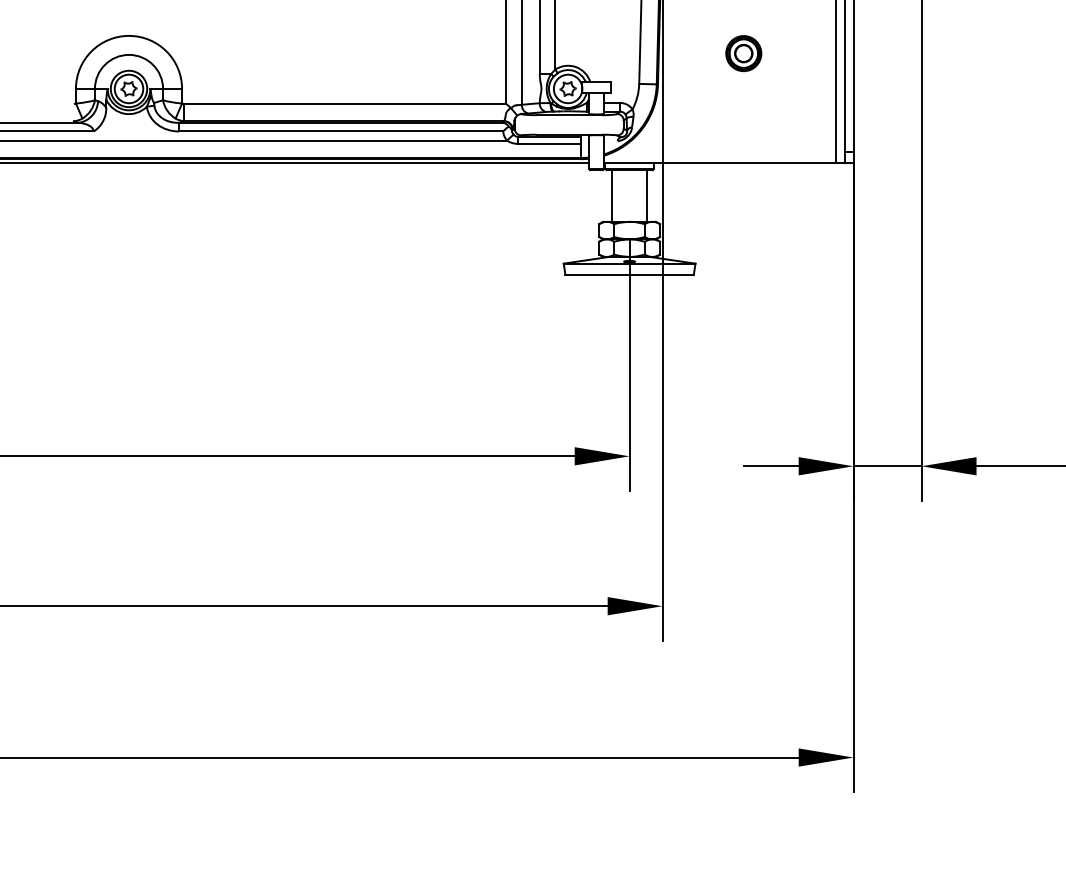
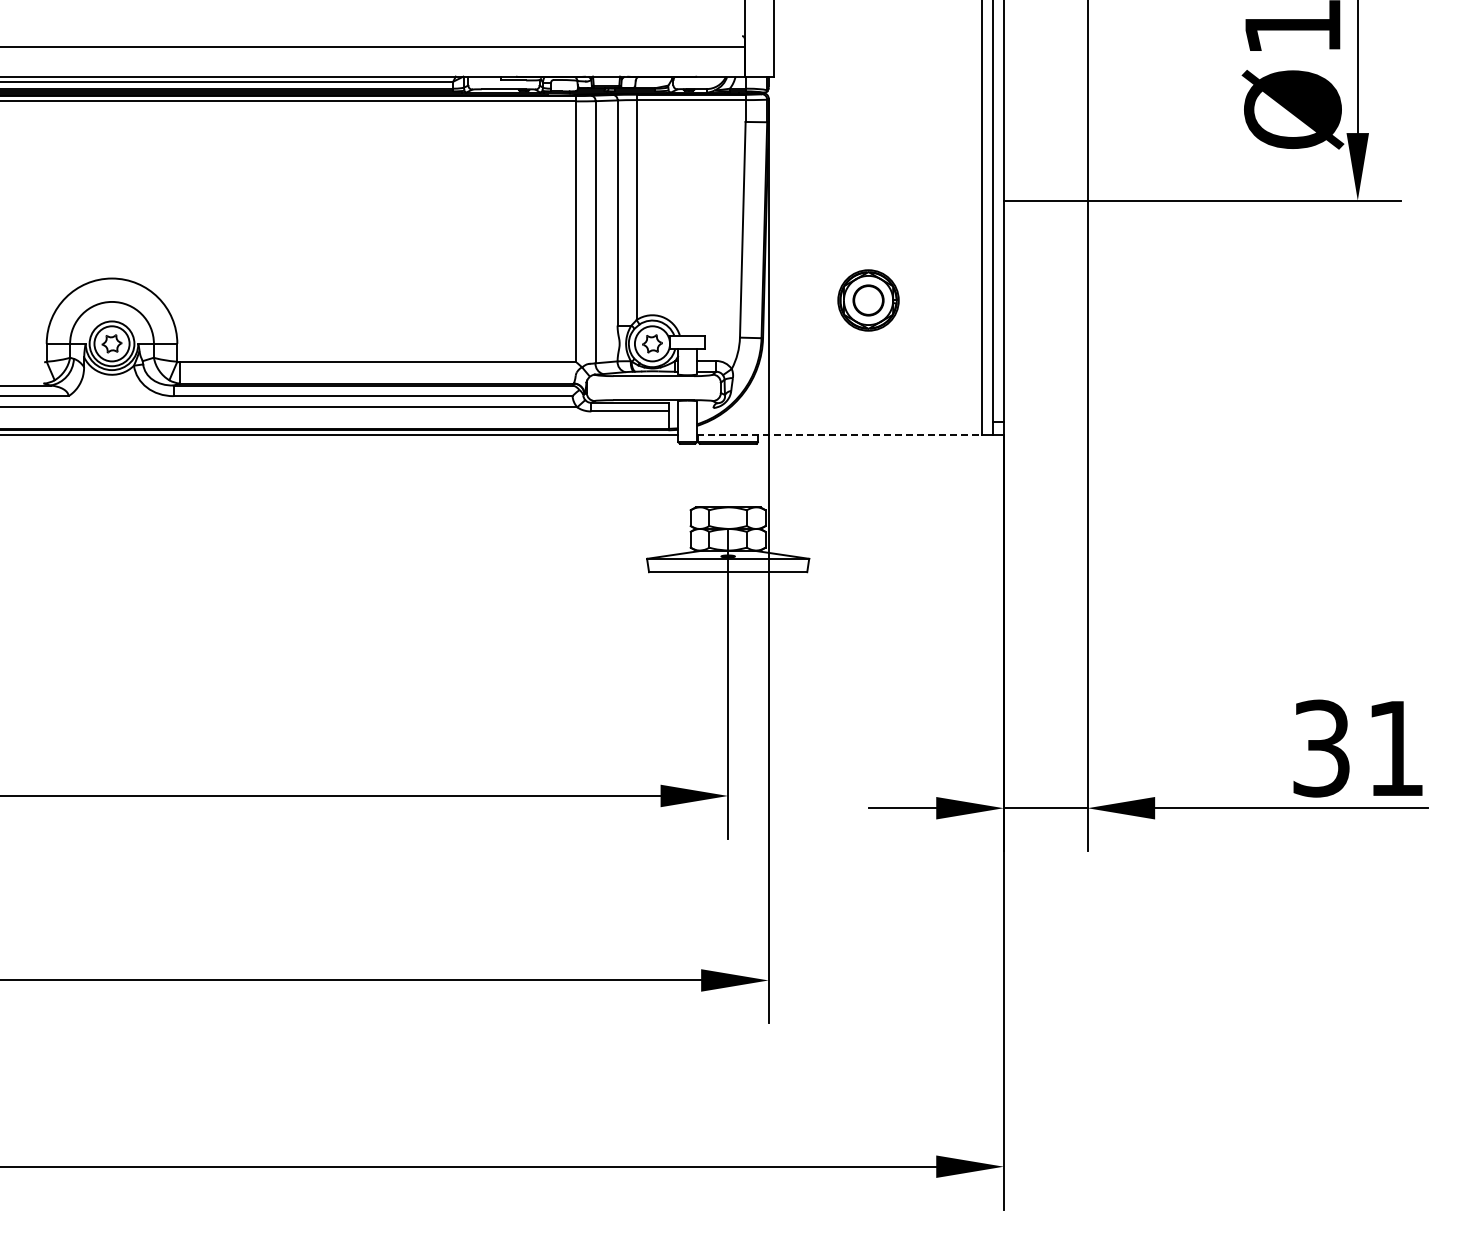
part: (743, 52) -> (868, 299), size x1.4
line: (720, 163) -> (839, 435), solid -> dashed
line: (612, 195) -> (706, 475), removed
line: (646, 195) -> (749, 475), removed

